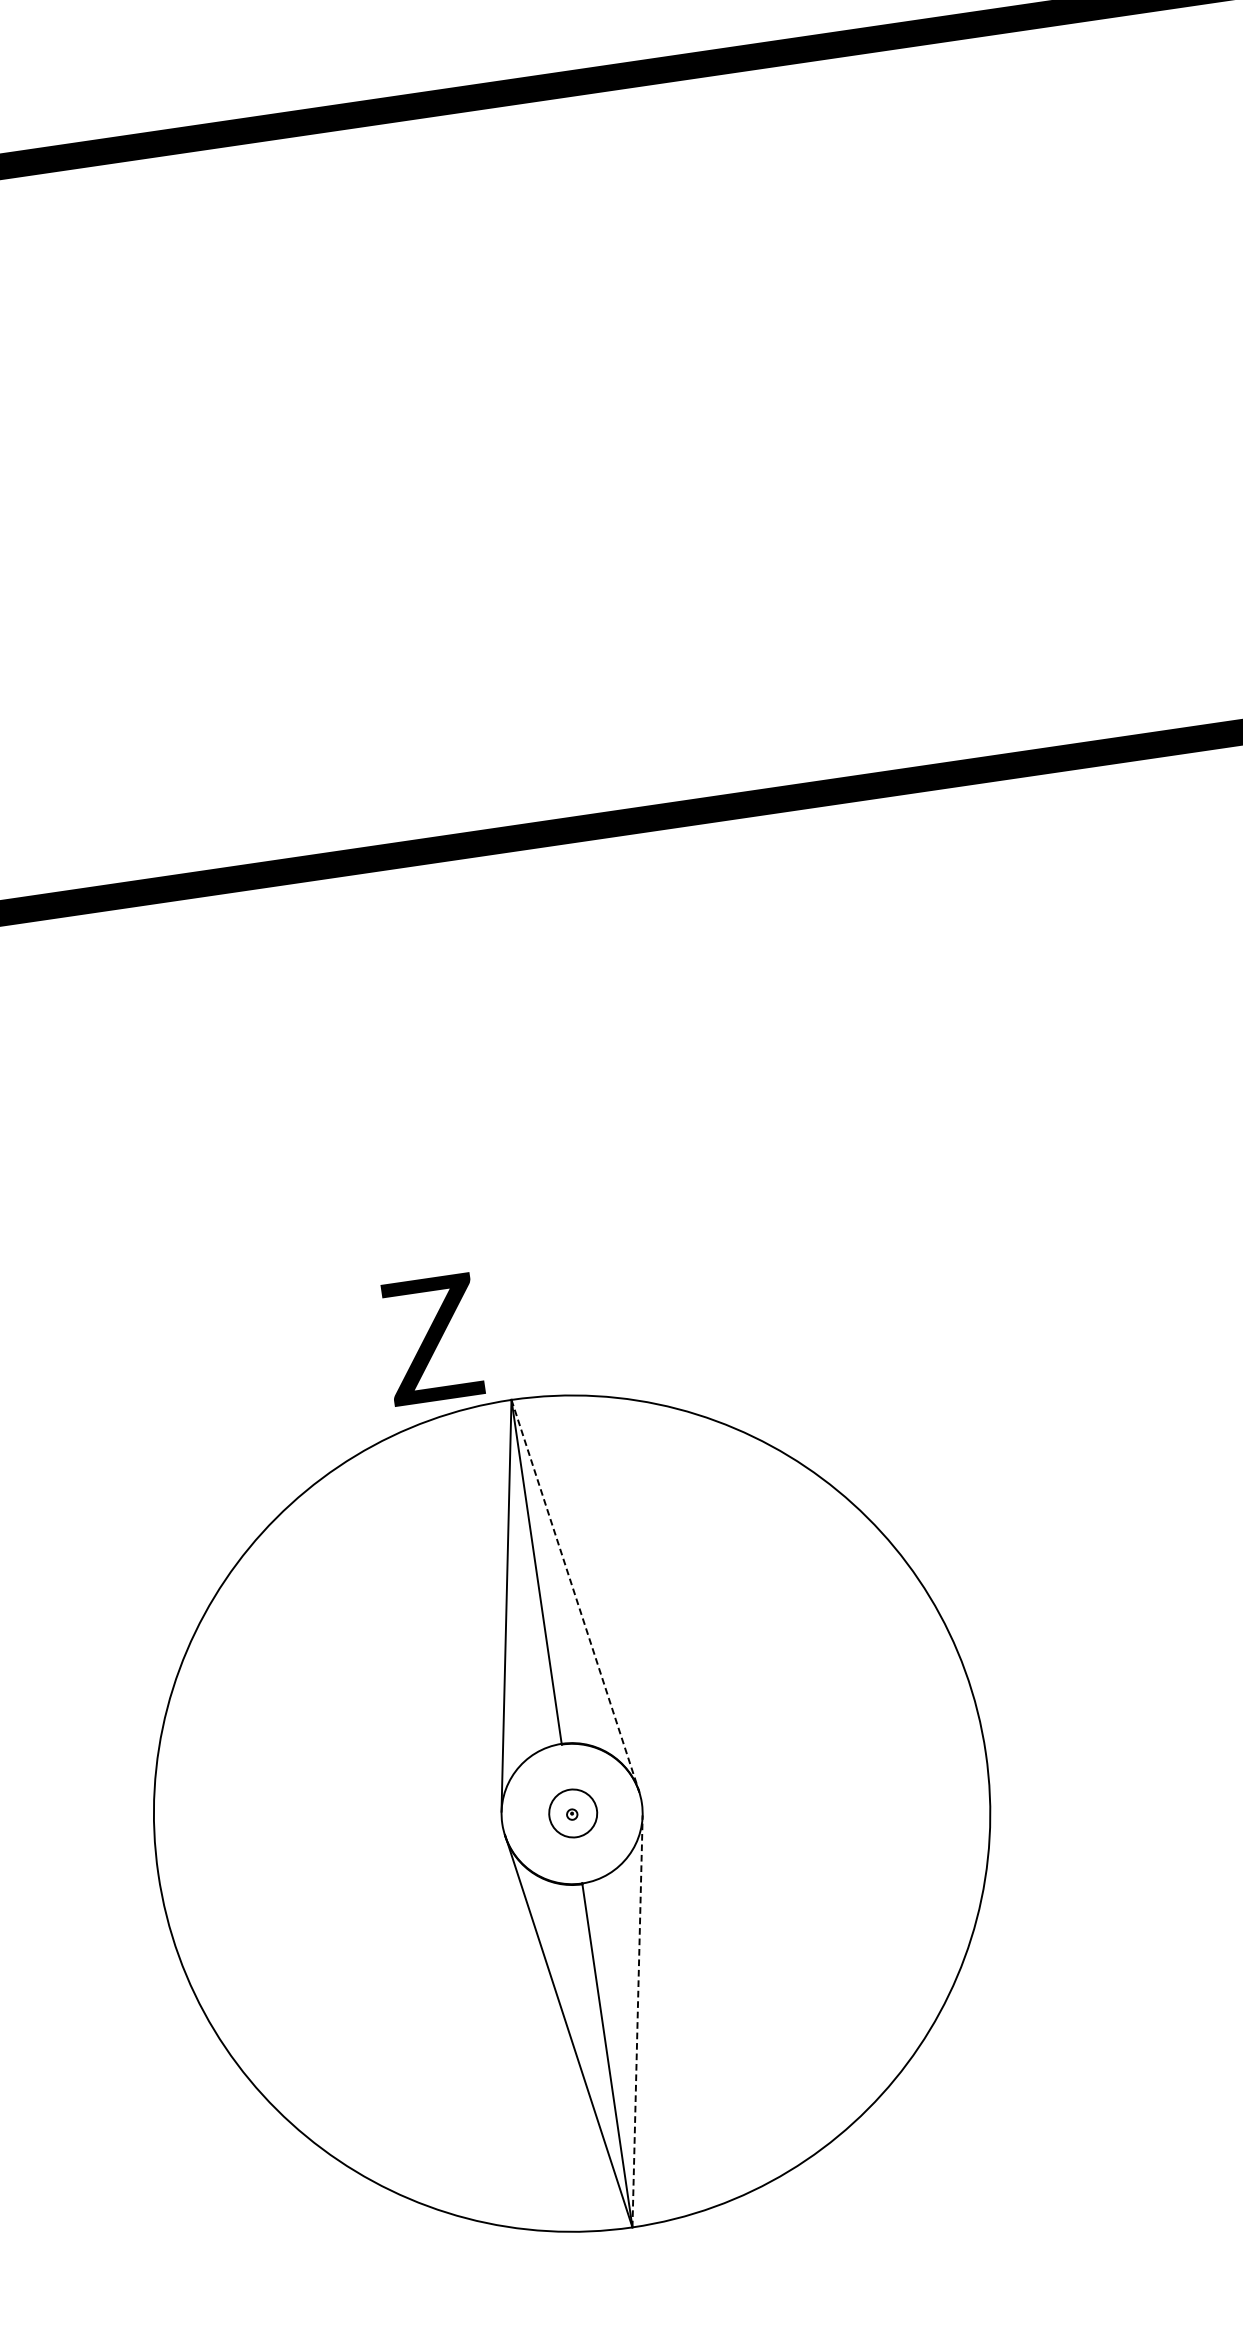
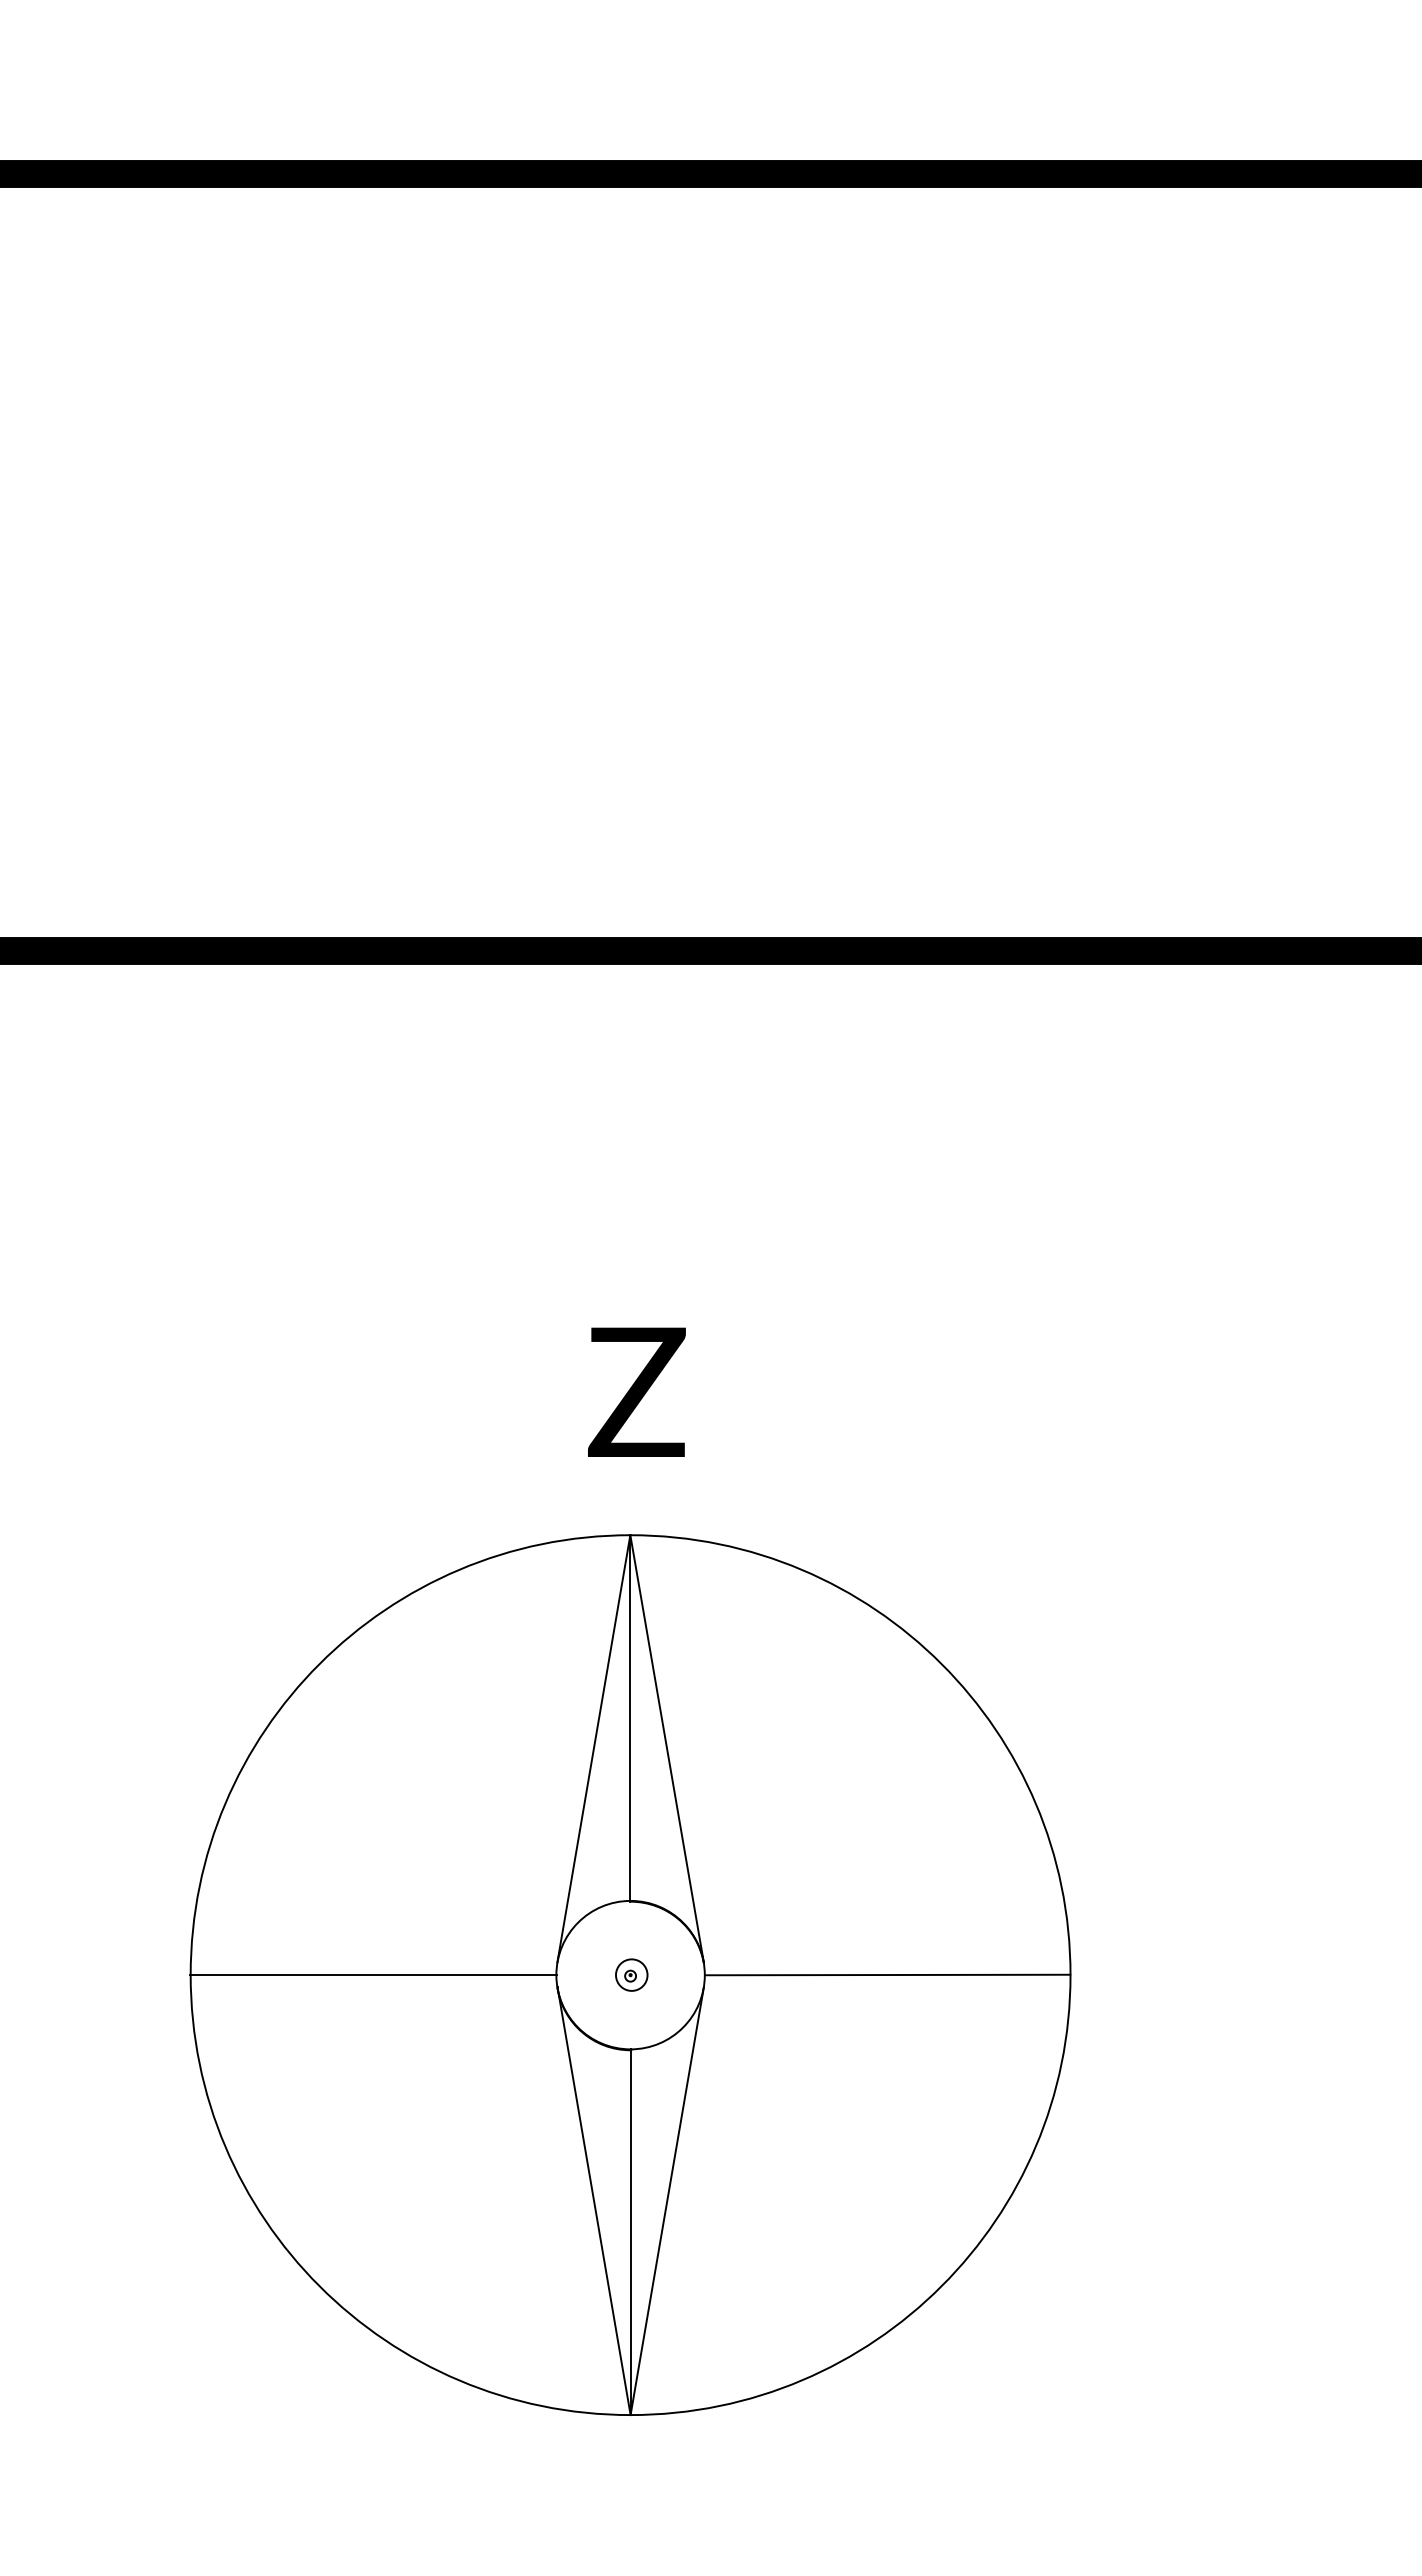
text: (431, 1338) -> (636, 1391), moved
line: (575, 1595) -> (667, 1748), dashed -> solid
line: (813, 1777) -> (887, 1974), added
circle: (572, 1812) -> (631, 1974), size x0.62
line: (330, 1848) -> (373, 1974), added
line: (637, 2021) -> (667, 2201), dashed -> solid

